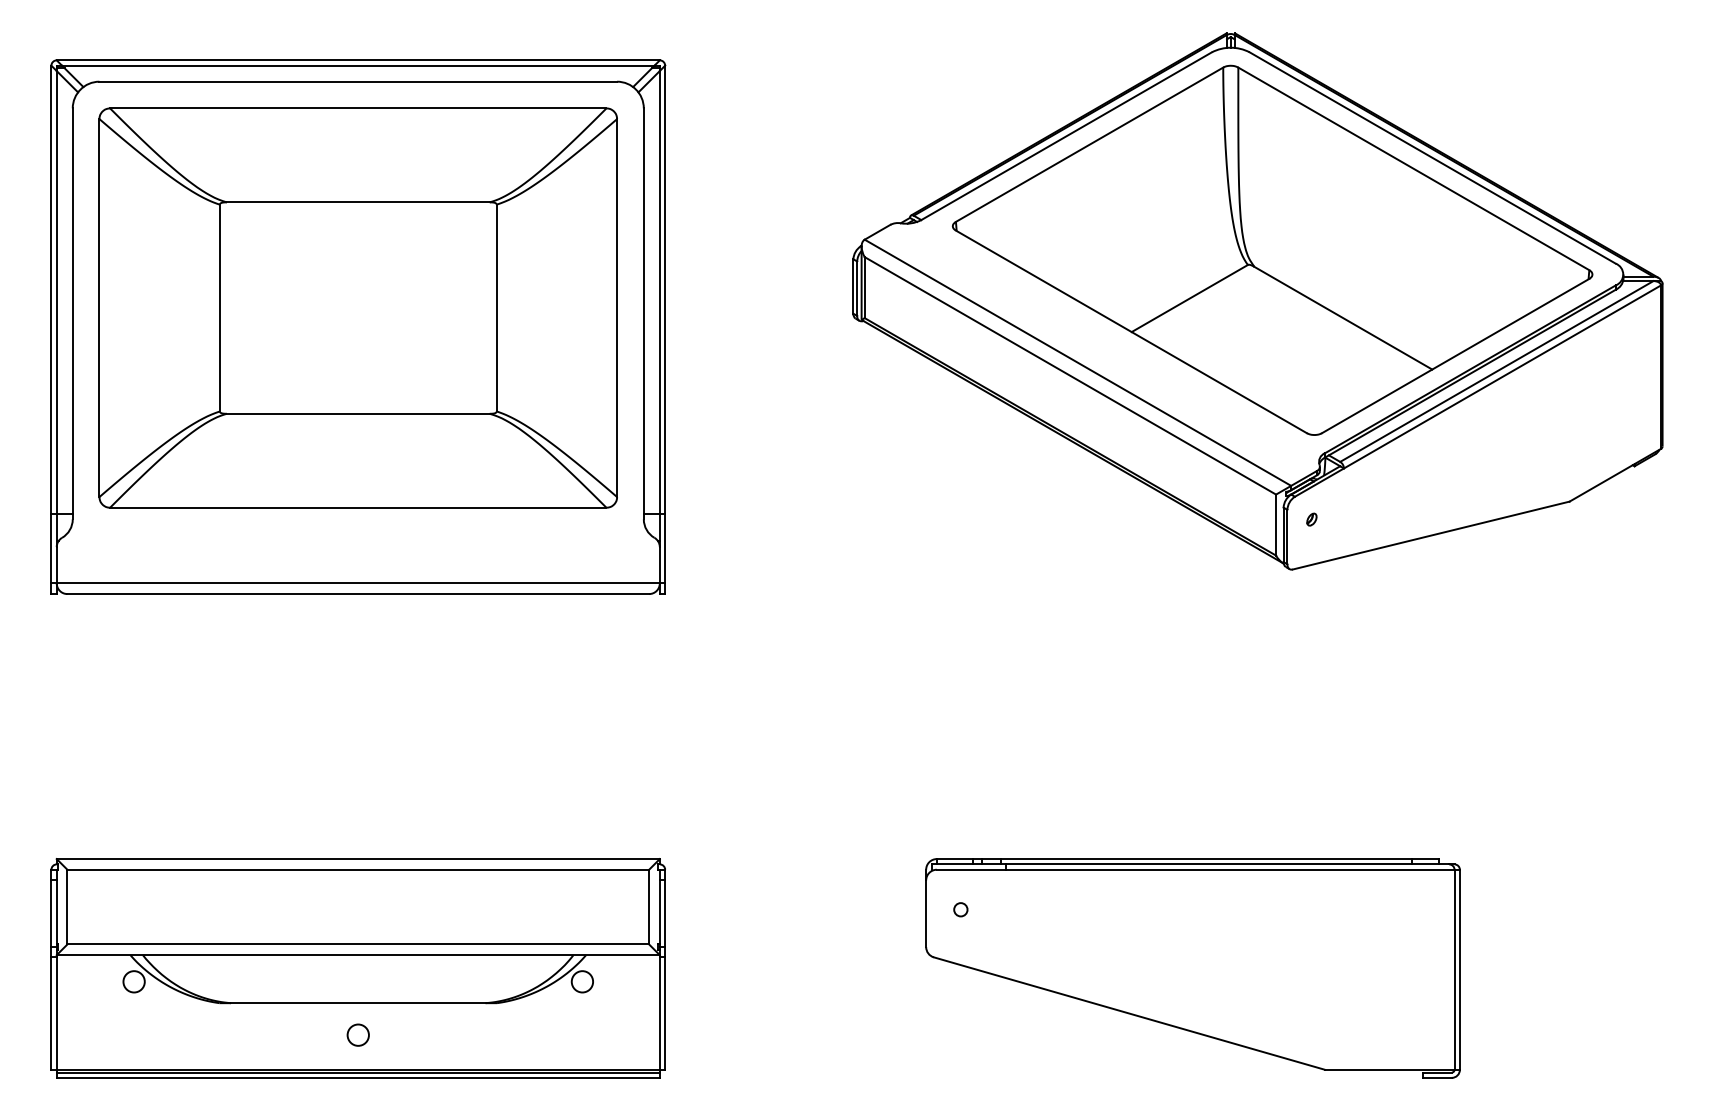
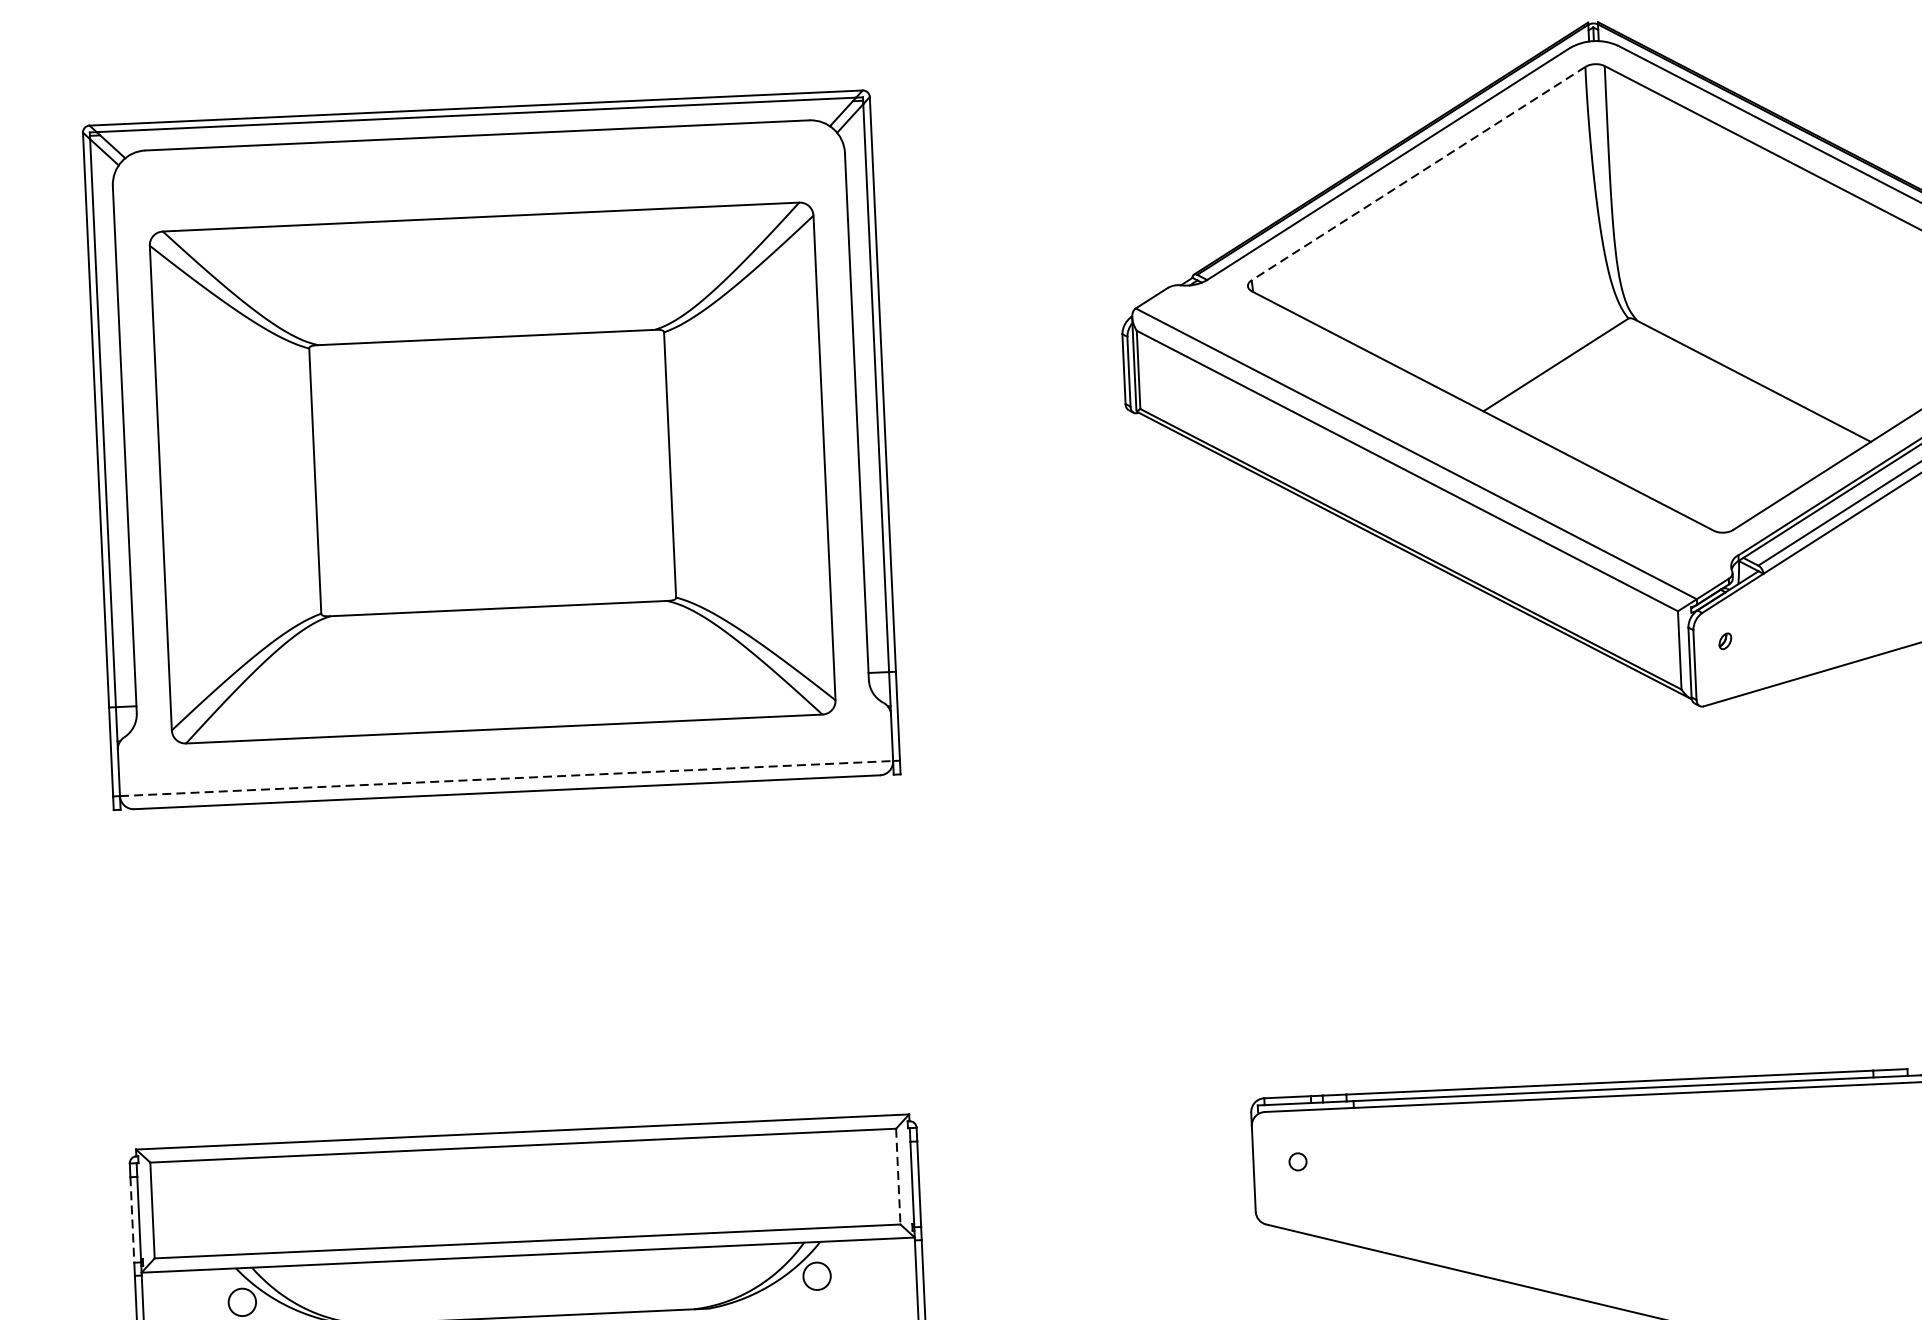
line: (1089, 144) -> (1418, 173), solid -> dashed
part: (357, 307) -> (491, 472), moved
line: (358, 583) -> (506, 778), solid -> dashed
line: (649, 907) -> (898, 1177), solid -> dashed
line: (51, 914) -> (132, 1220), solid -> dashed

